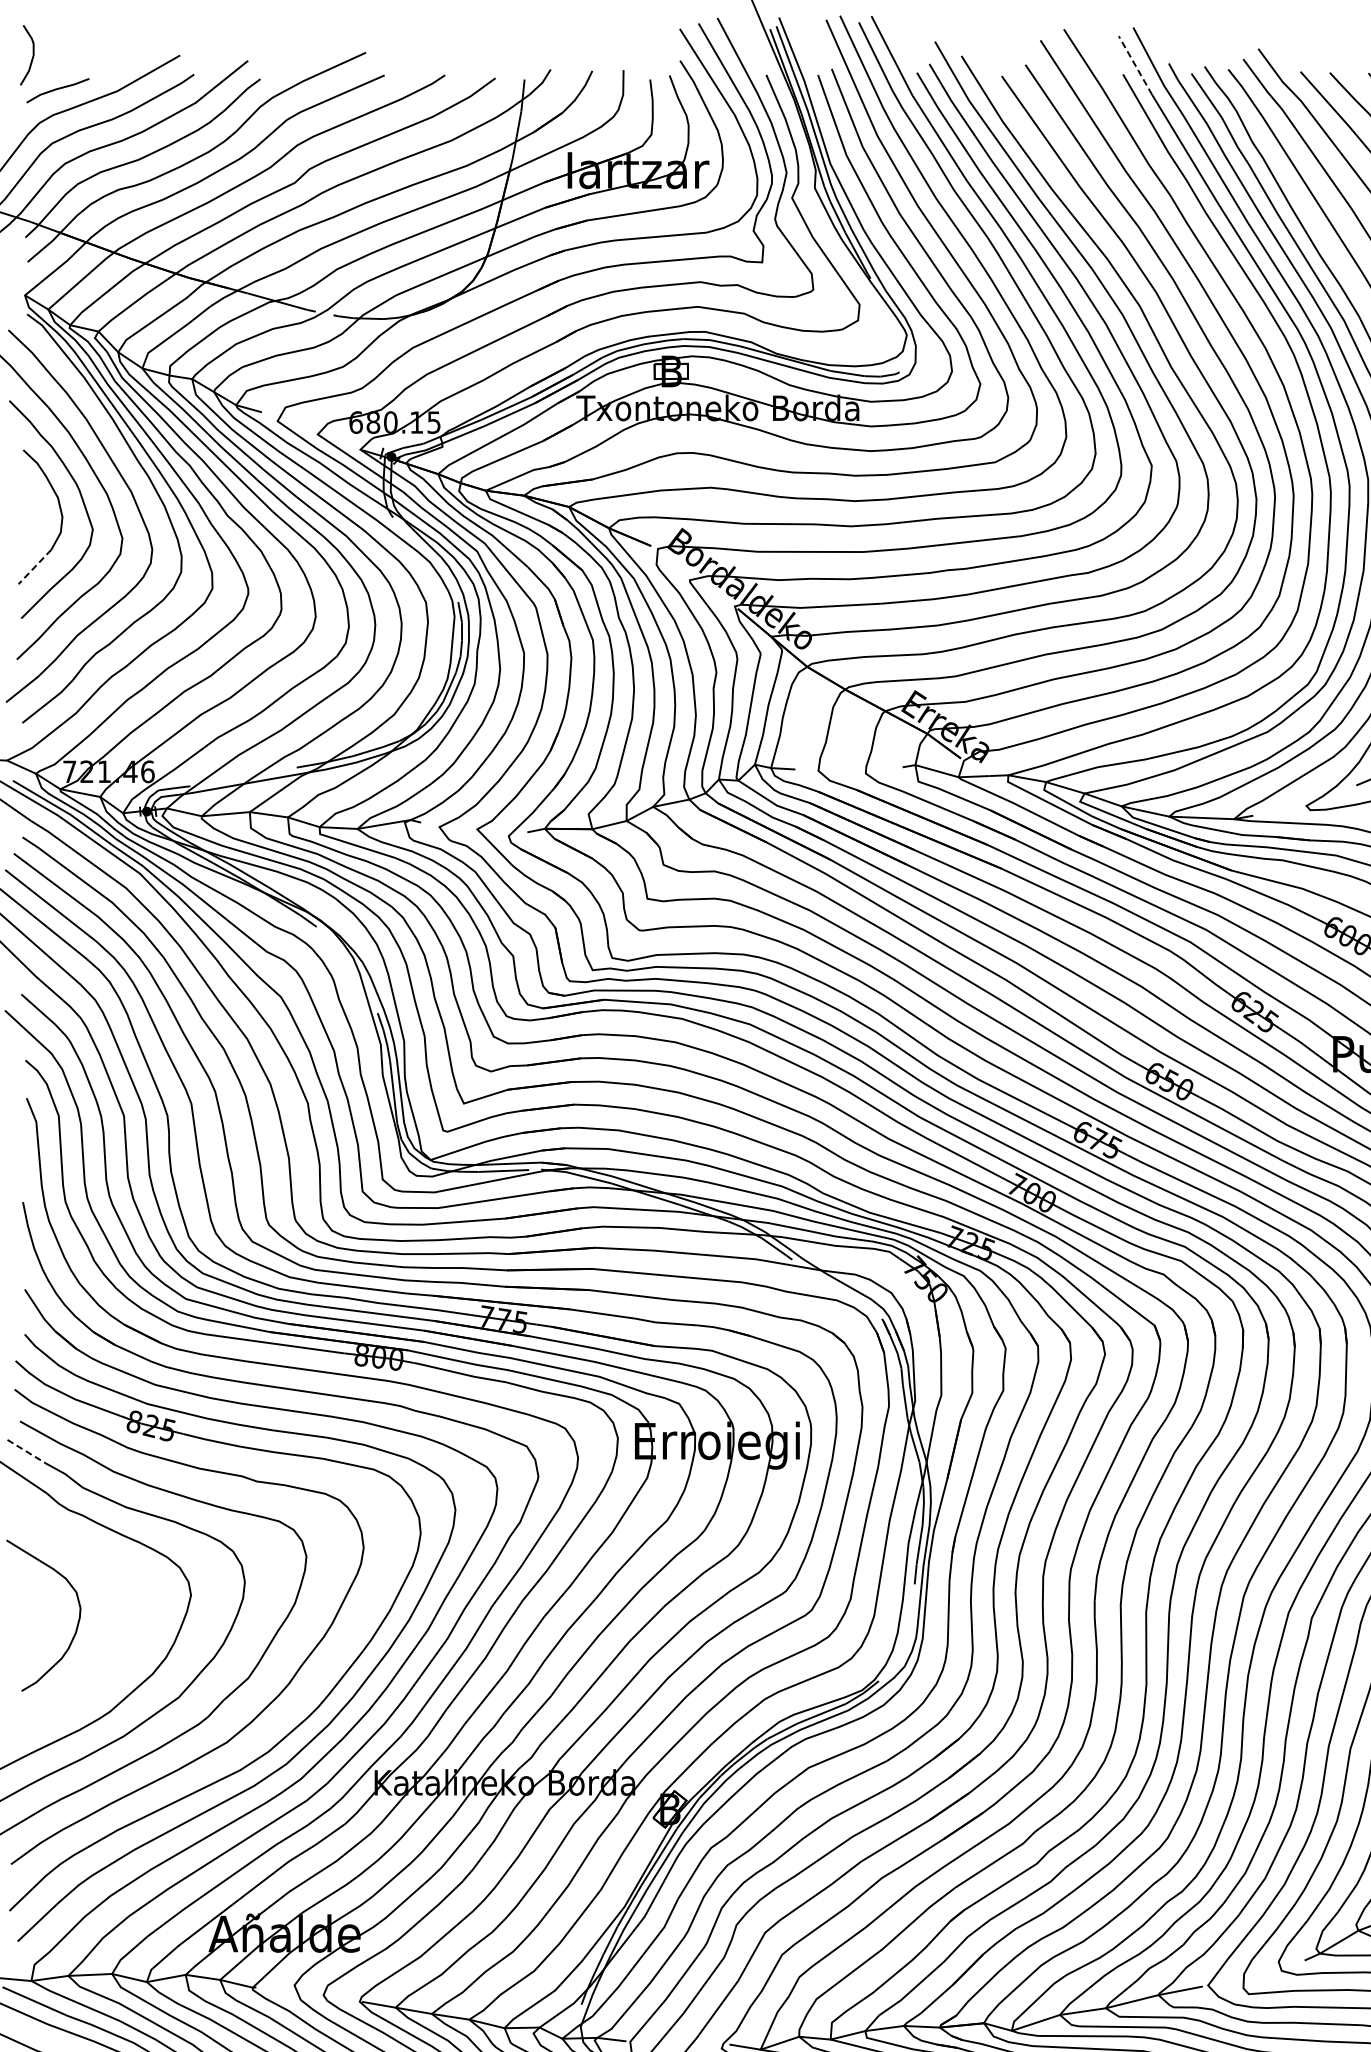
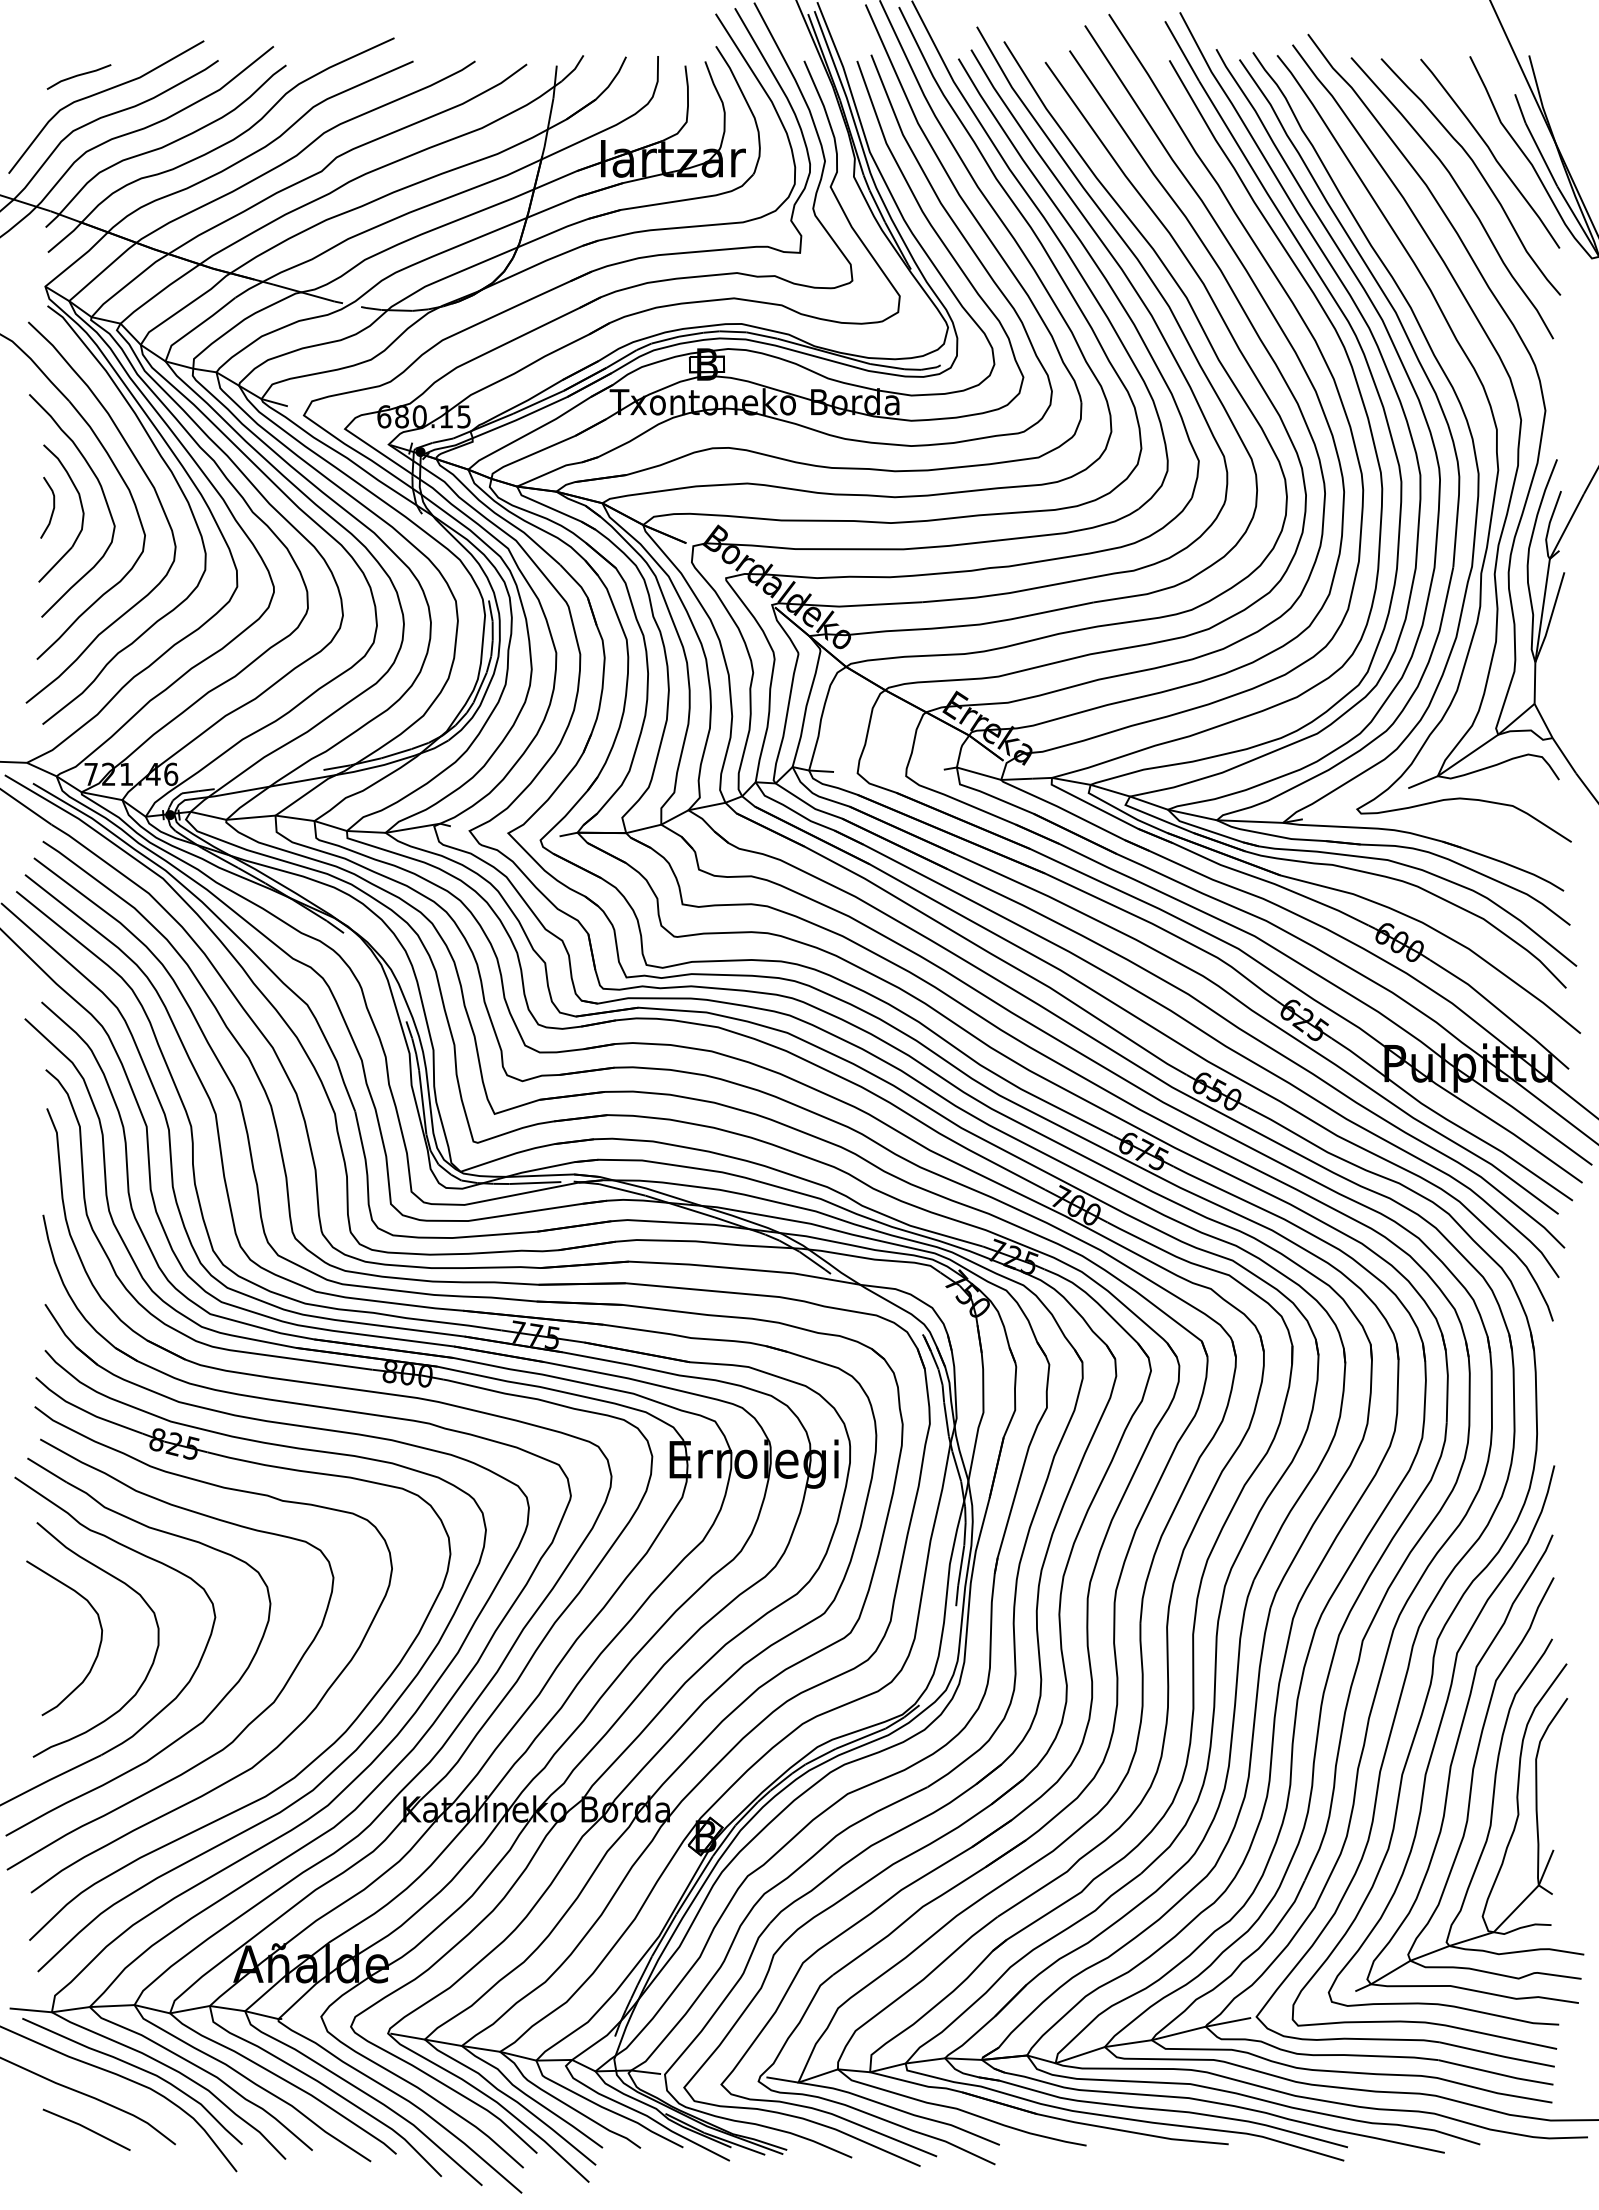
curve: (32, 56) -> (52, 509), moved
line: (1134, 64) -> (1181, 50), dashed -> solid
line: (34, 567) -> (55, 565), dashed -> solid
line: (27, 1451) -> (47, 1470), dashed -> solid
curve: (130, 1634) -> (153, 1657), added

